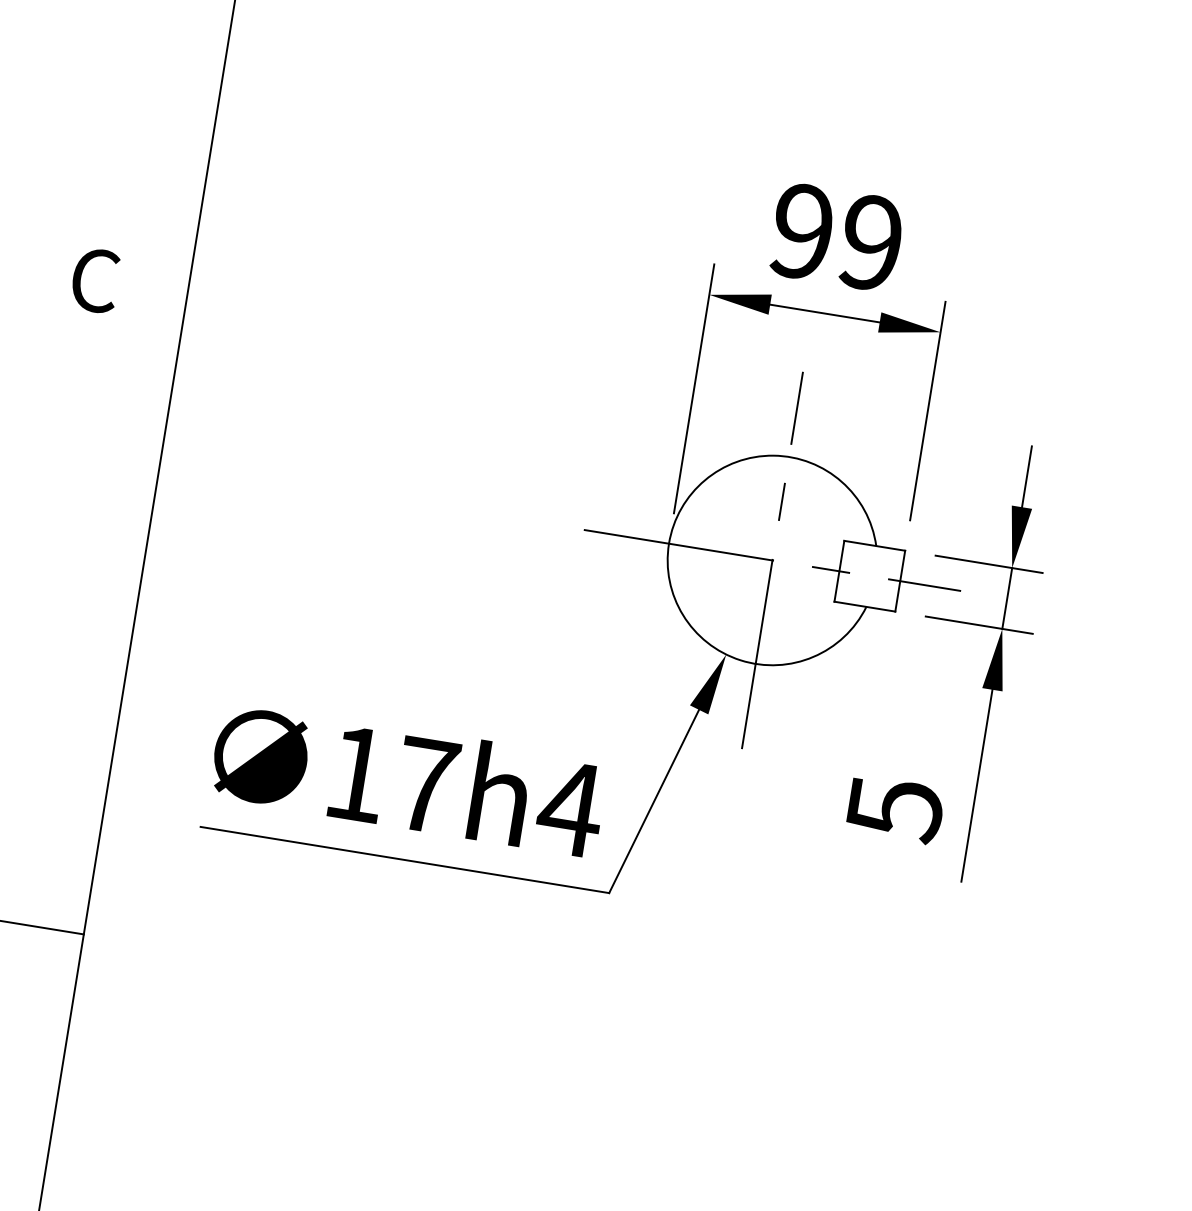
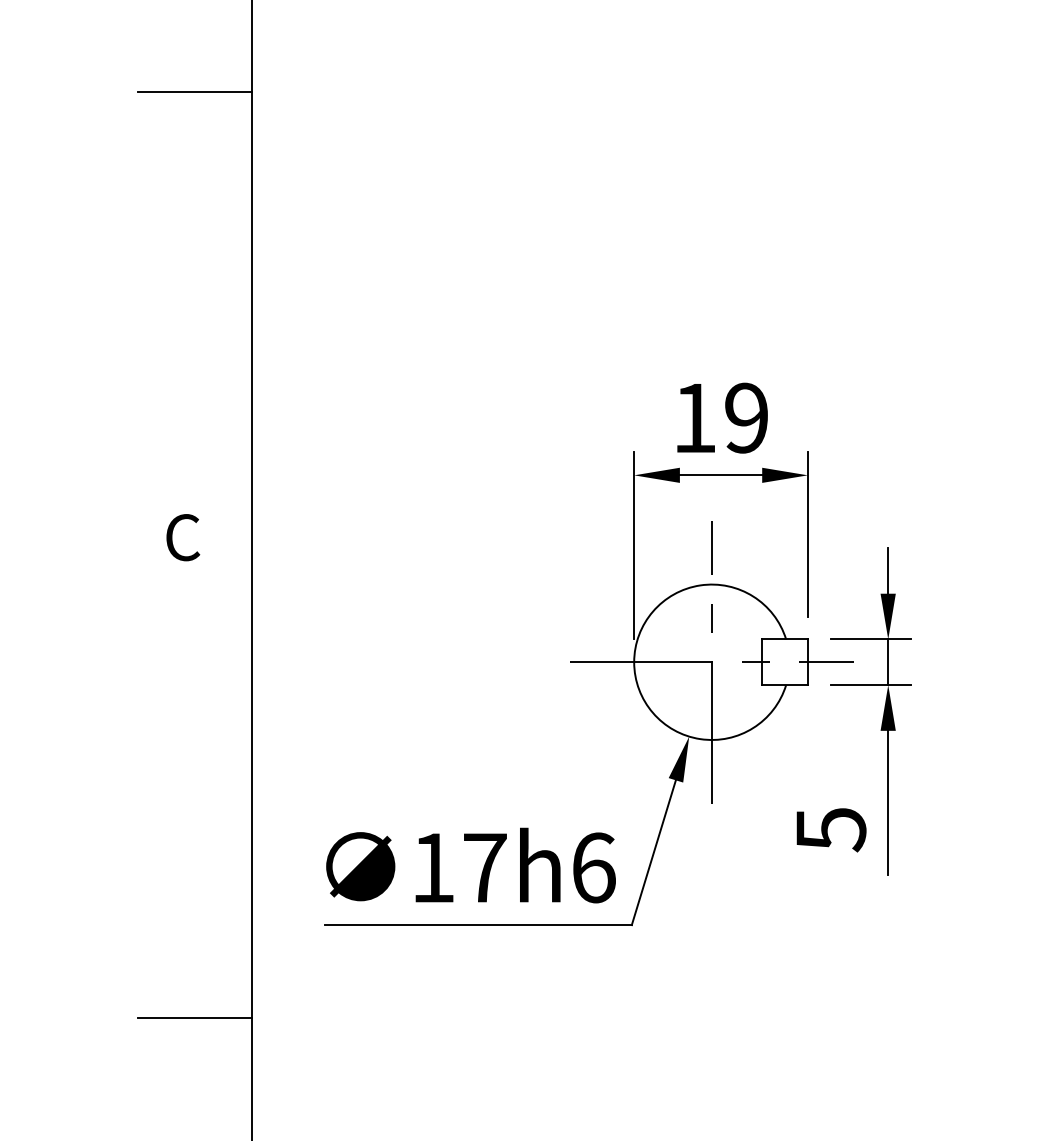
text: (802, 230) -> (694, 417), 99 -> 19
text: (570, 808) -> (593, 867), 17h4 -> 17h6

